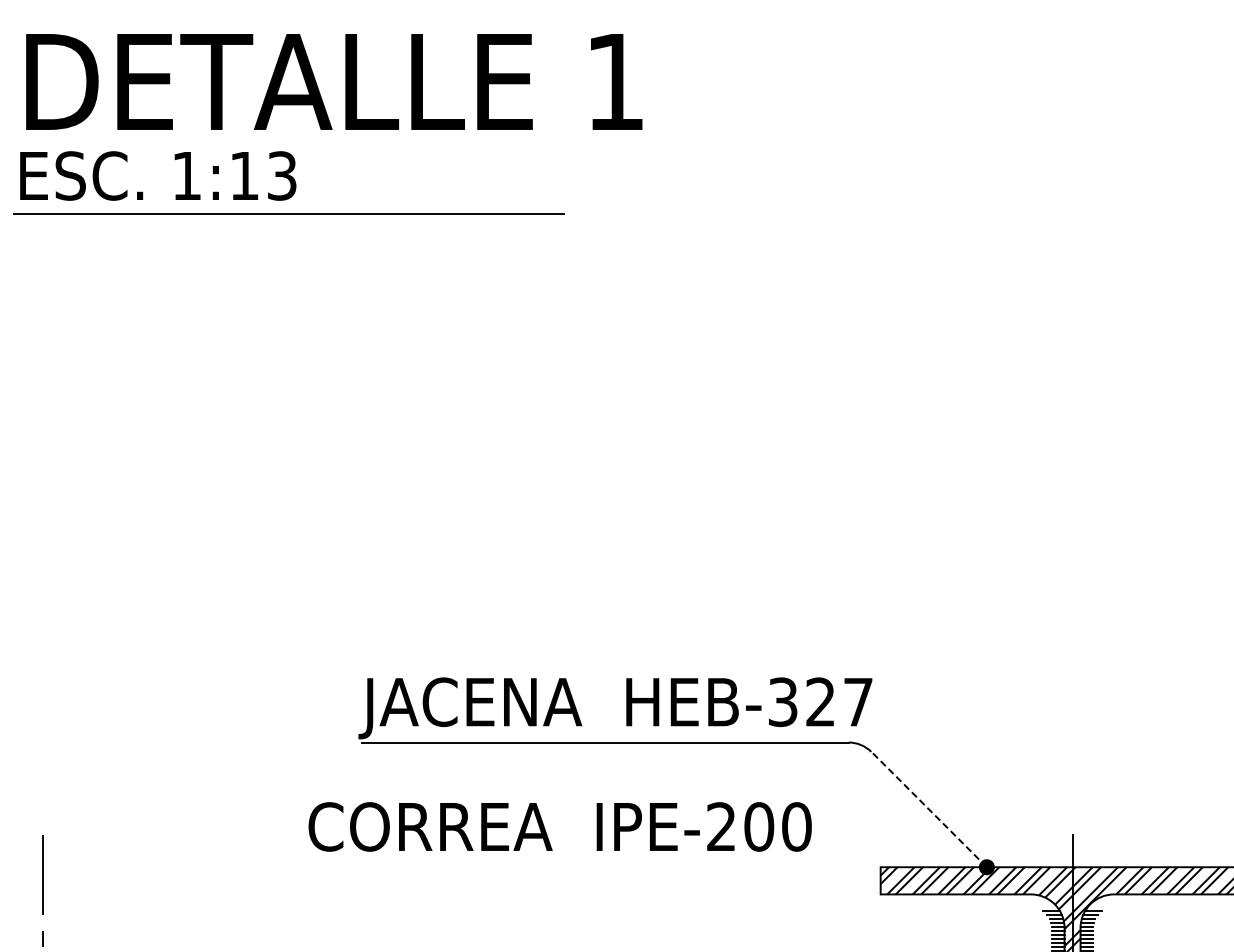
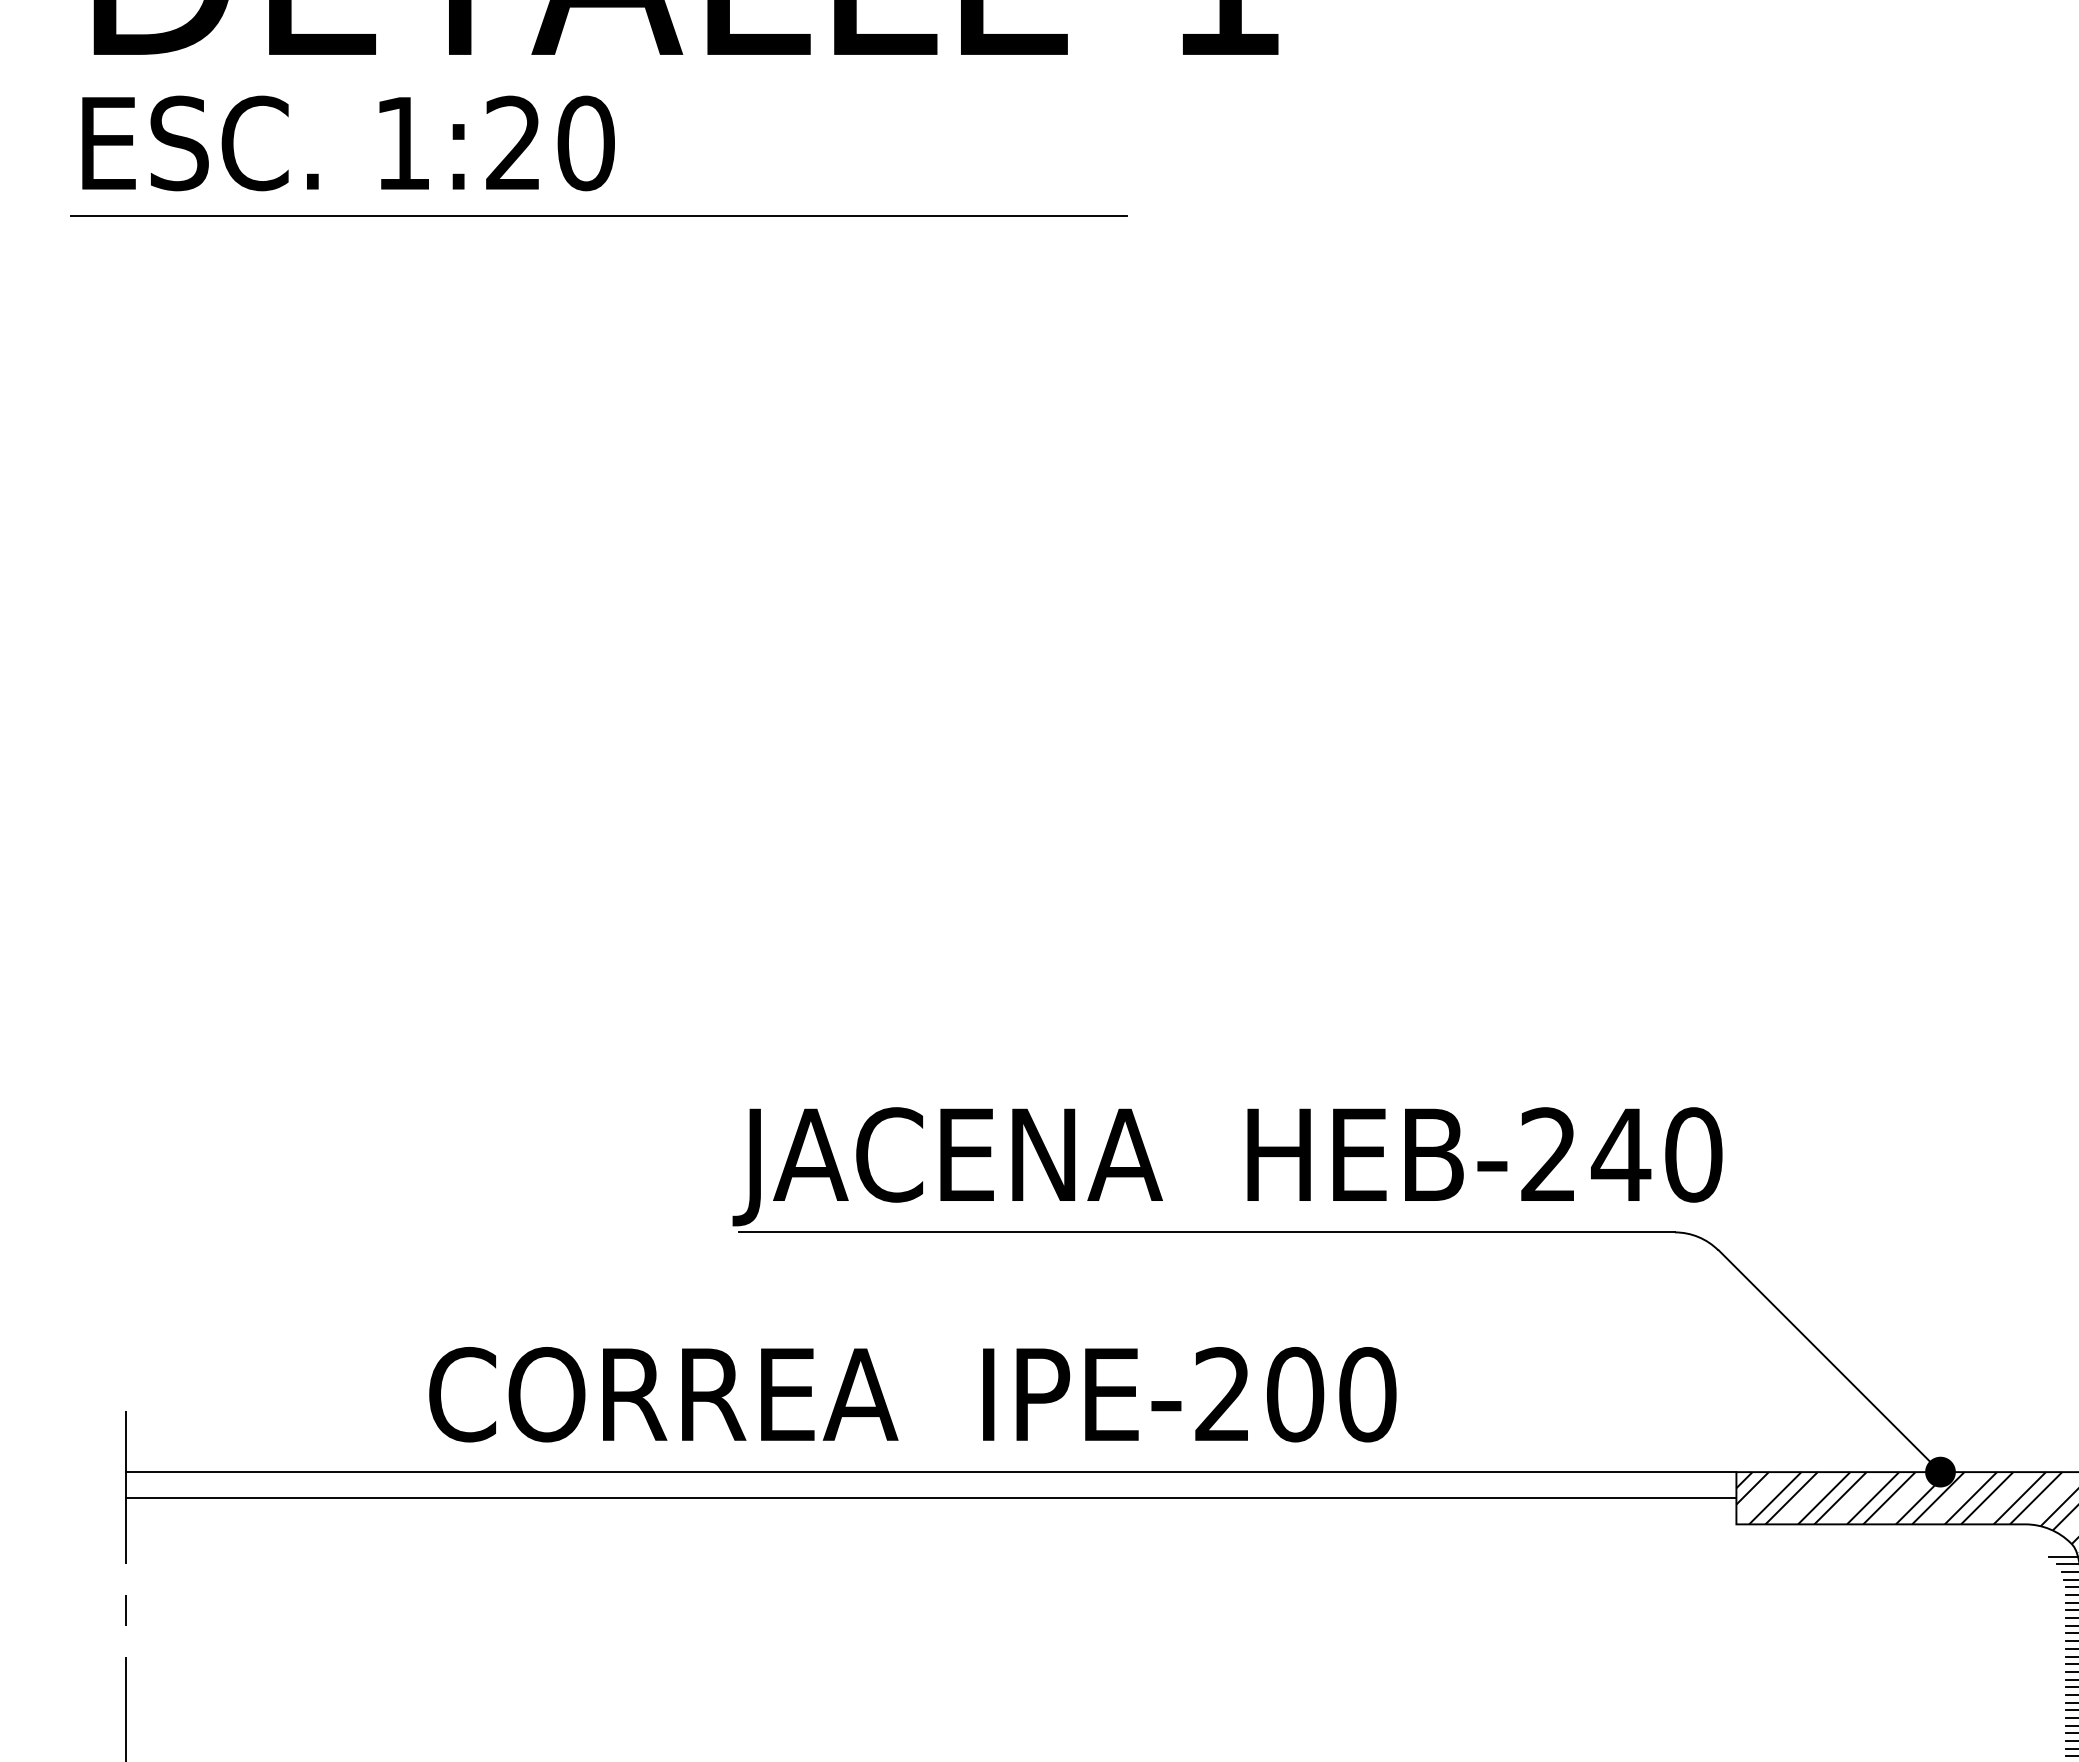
text: (263, 175) -> (550, 142), 1:13 -> 1:20
text: (820, 702) -> (1620, 1155), HEB-327 -> HEB-240
line: (929, 809) -> (1830, 1361), dashed -> solid
text: (559, 826) -> (911, 1393), moved
line: (461, 867) -> (930, 1472), added
line: (461, 880) -> (930, 1497), added

